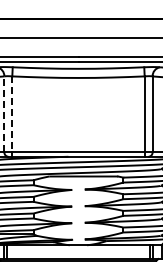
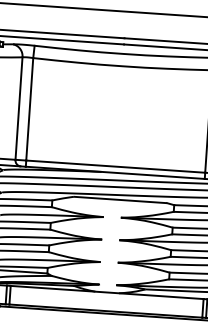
line: (4, 114) -> (19, 108), dashed -> solid
line: (12, 114) -> (29, 109), dashed -> solid

